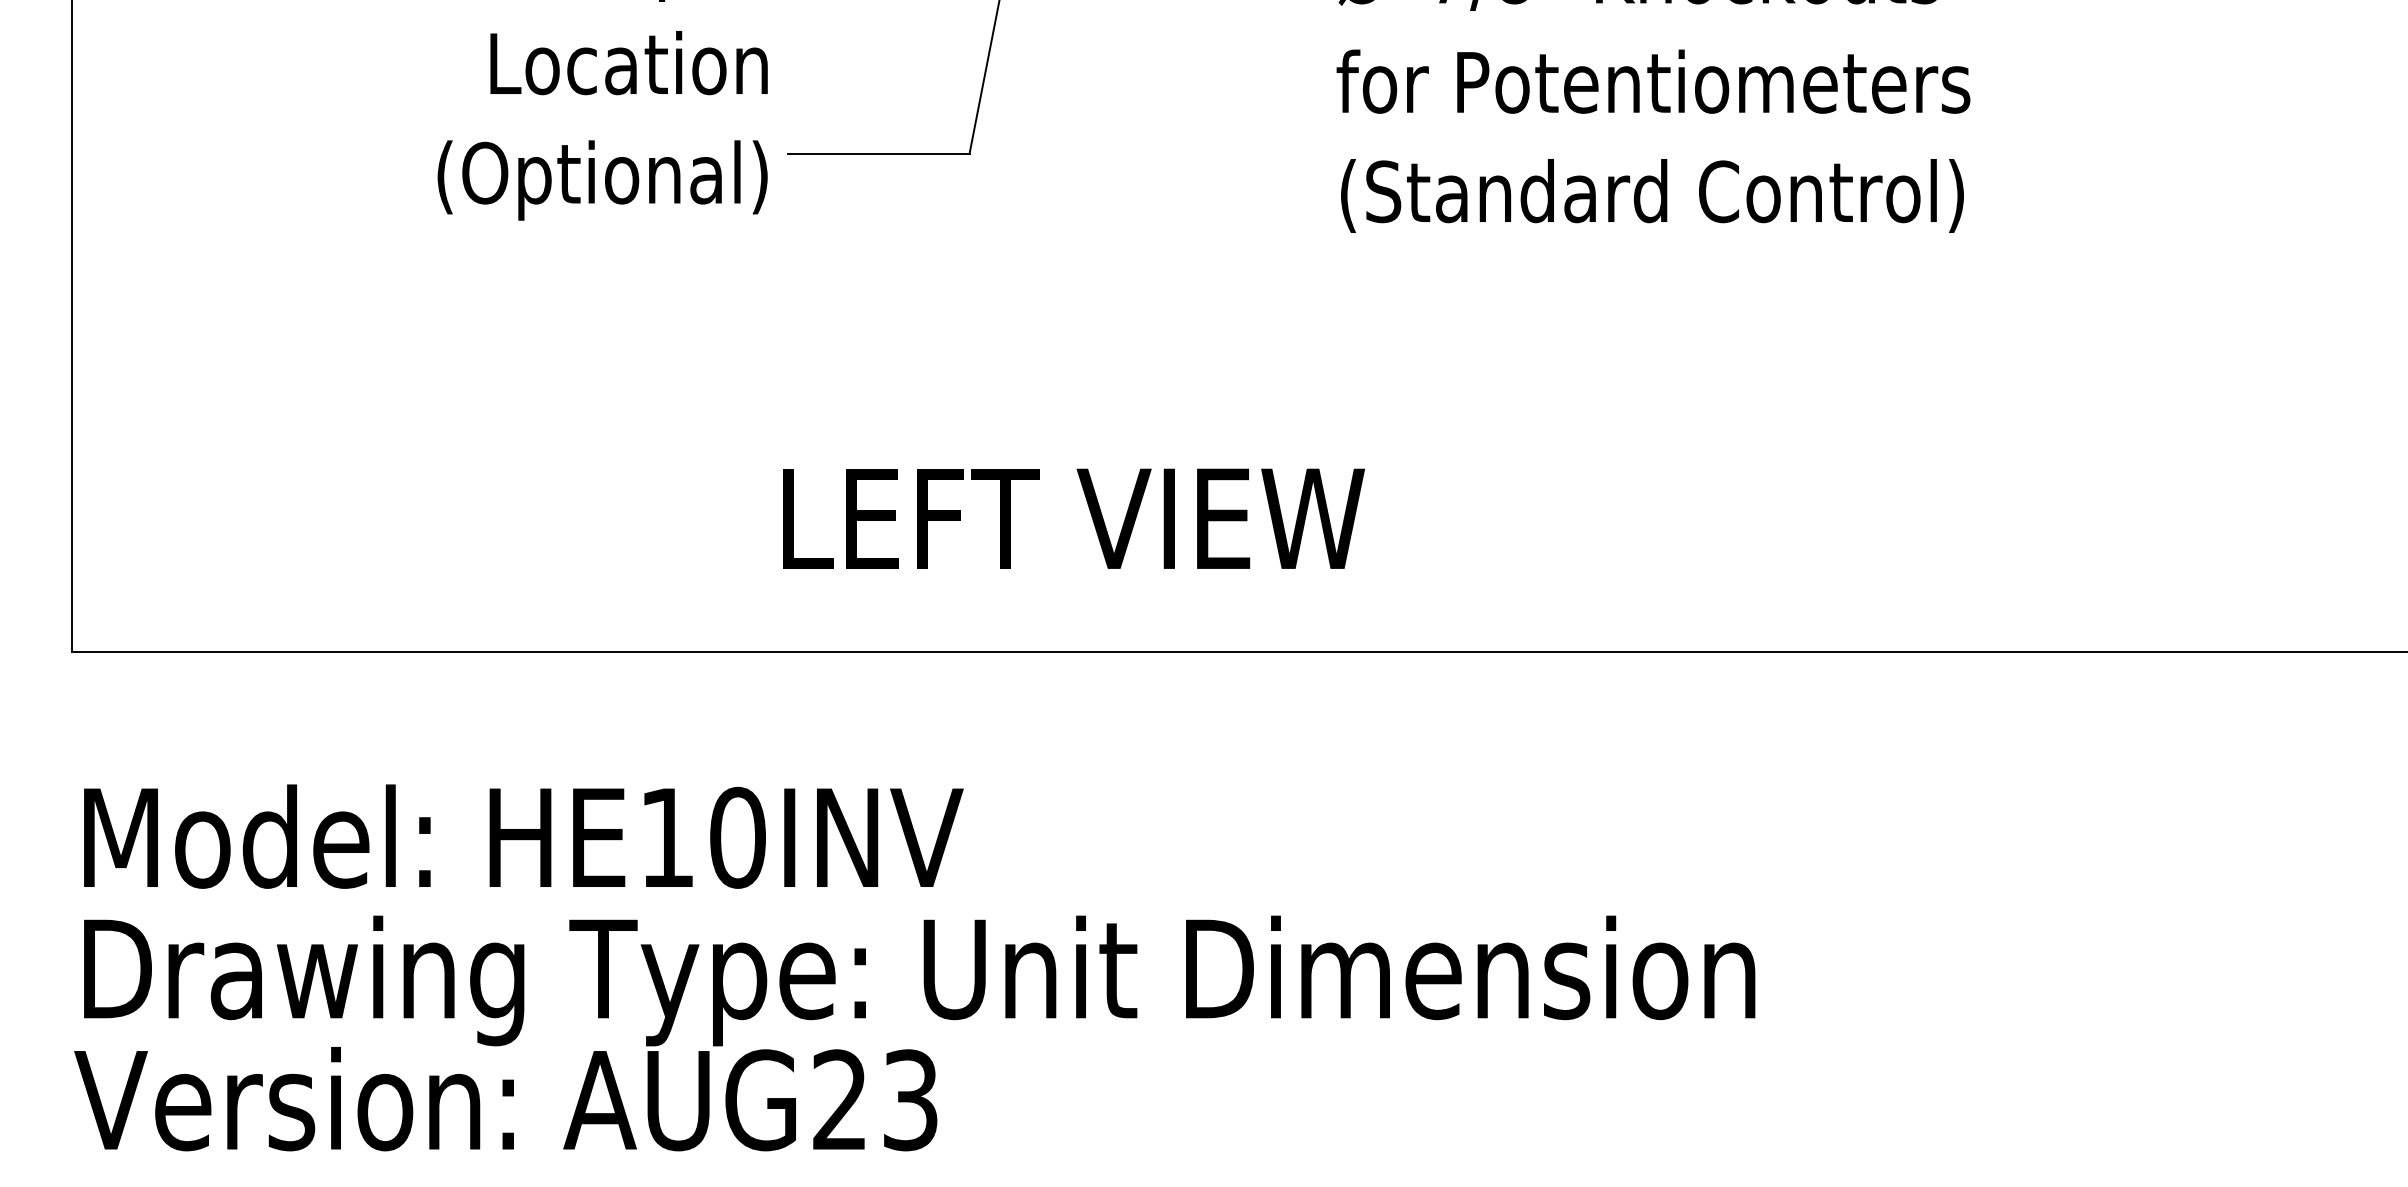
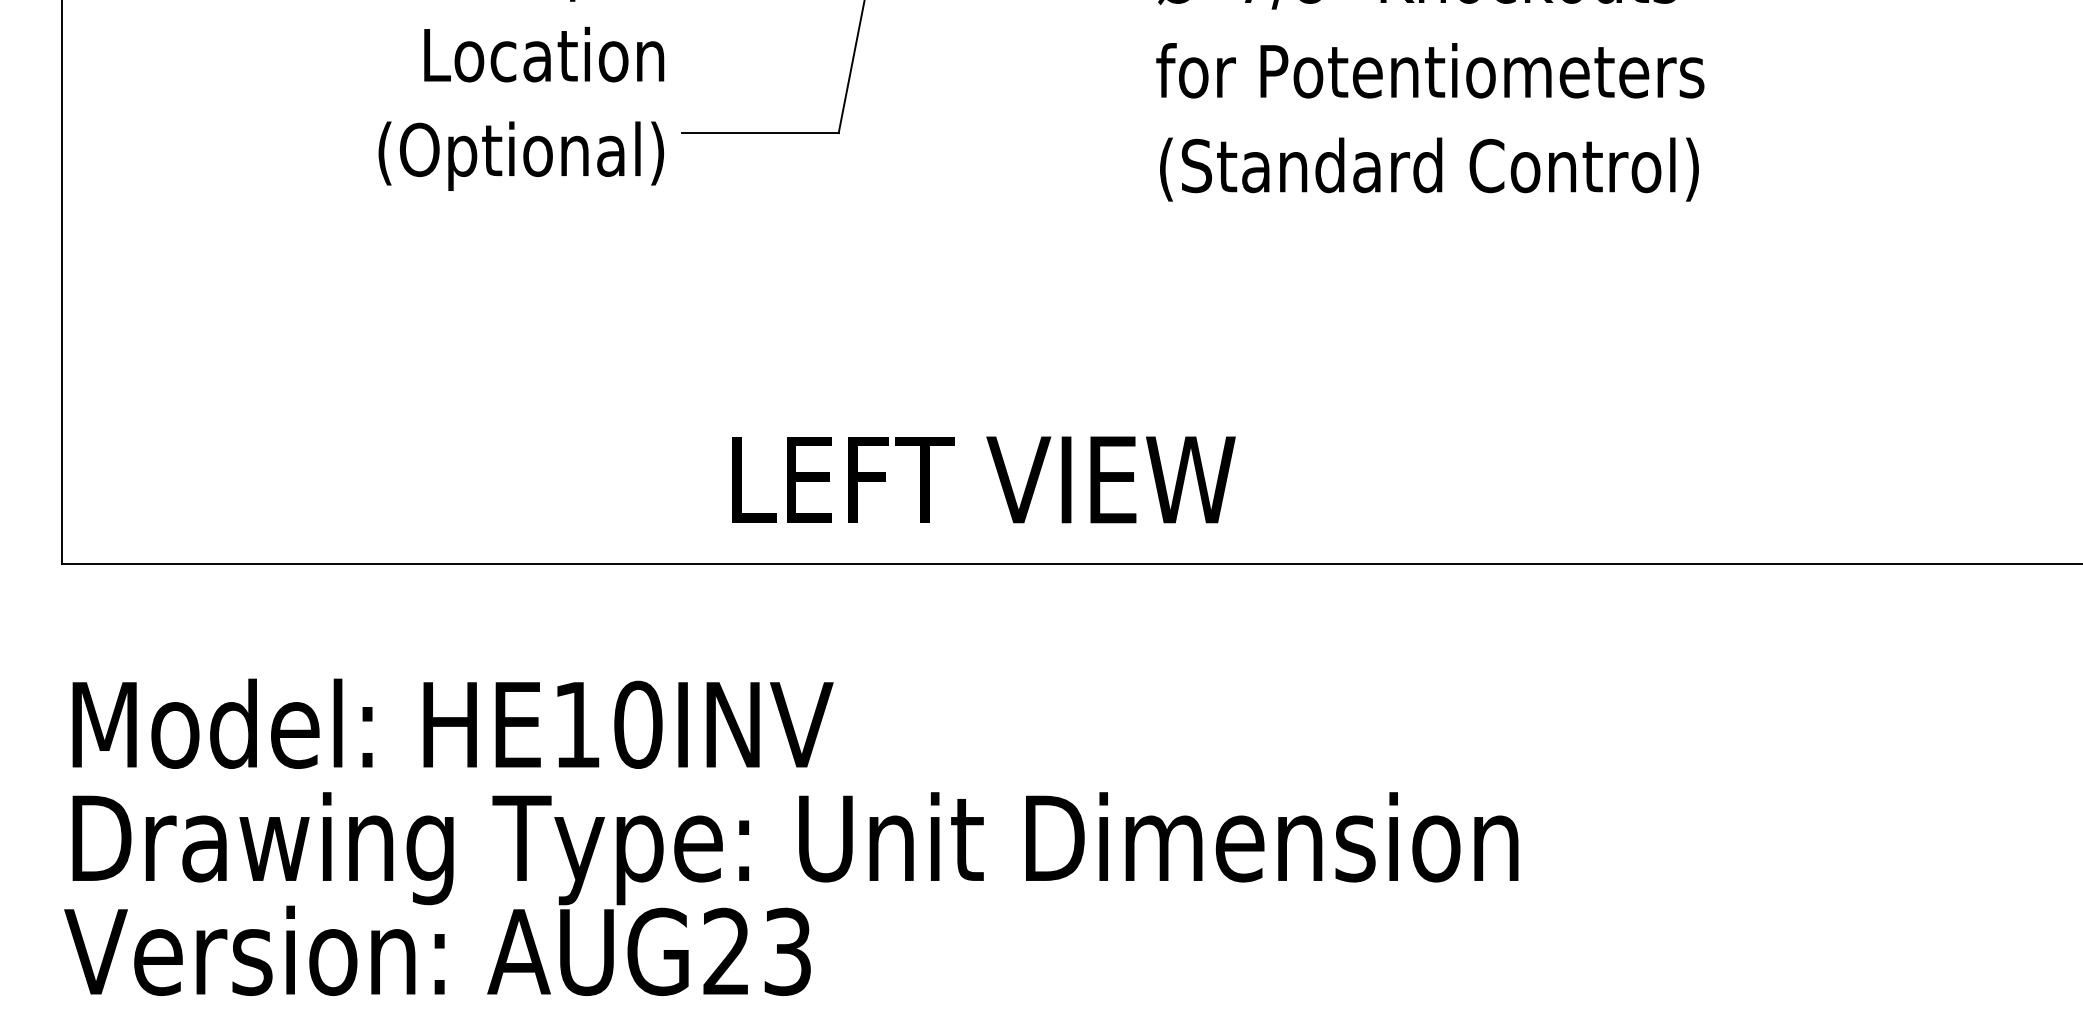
text: (1073, 518) -> (983, 479), moved

